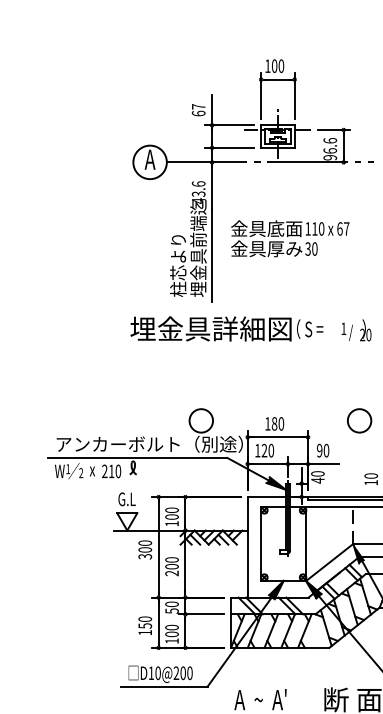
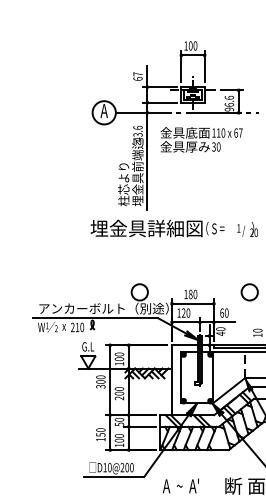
text: (290, 238) -> (201, 139), moved
text: (318, 449) -> (221, 312), 90 -> 60

